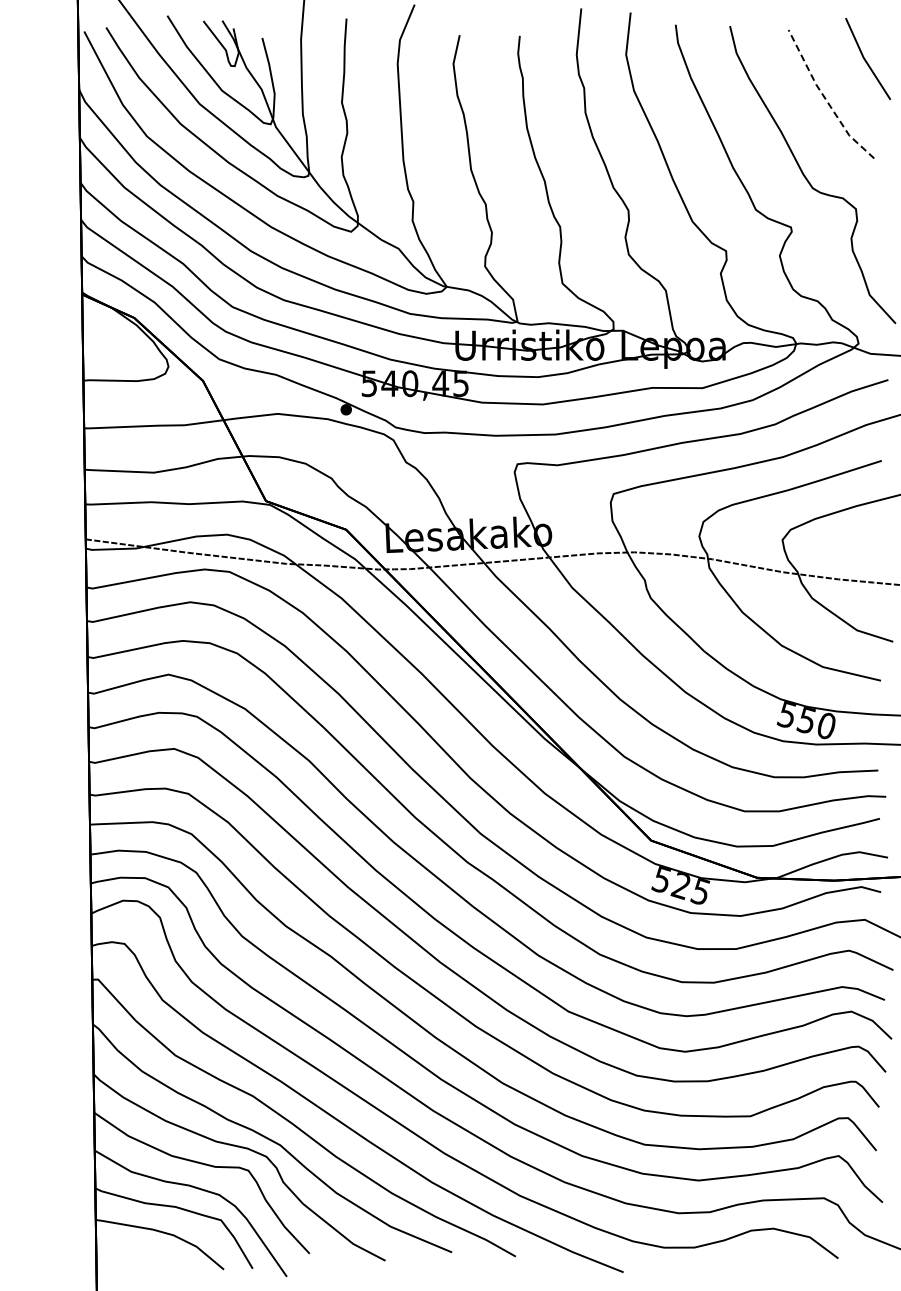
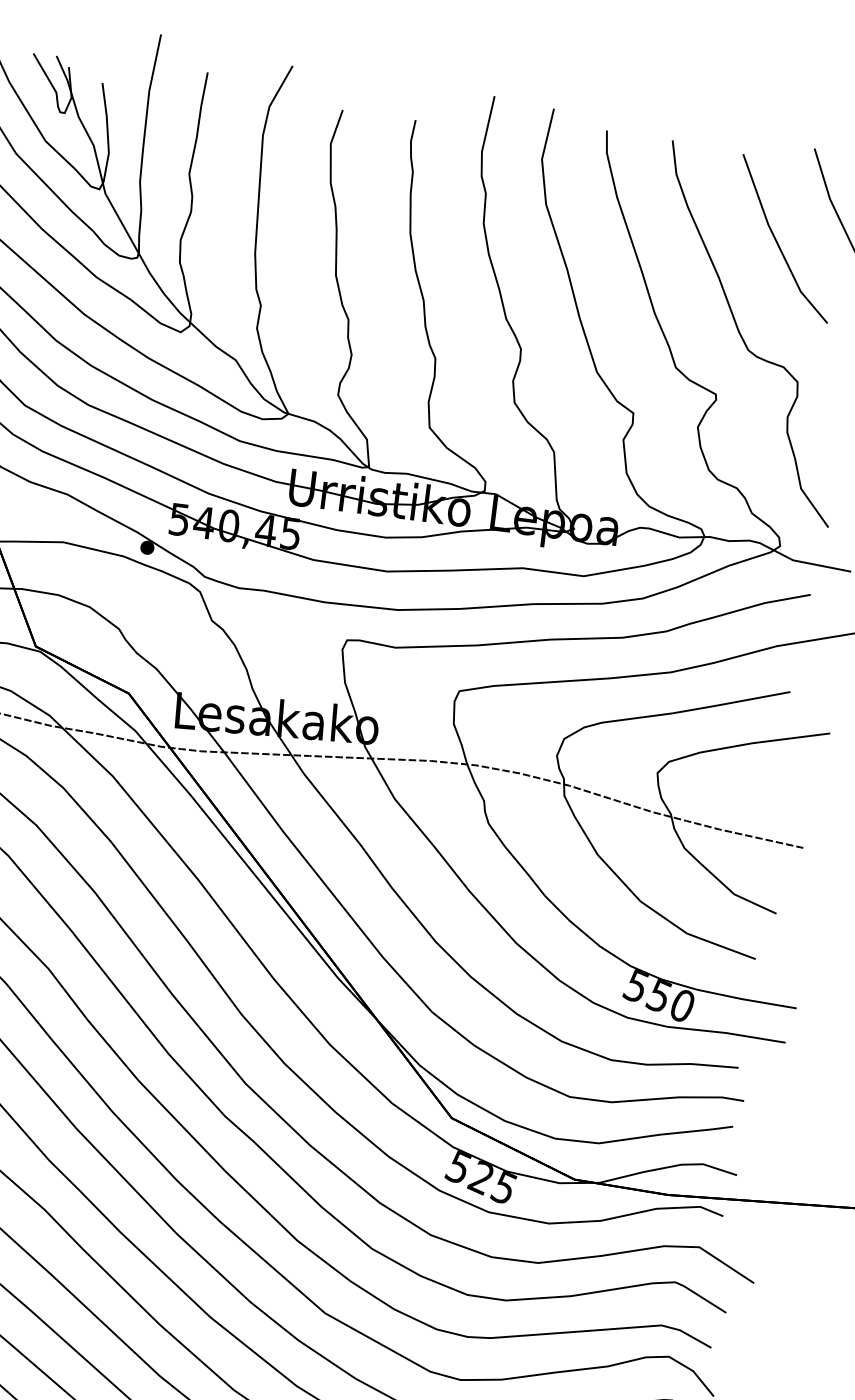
line: (824, 97) -> (776, 241), dashed -> solid

